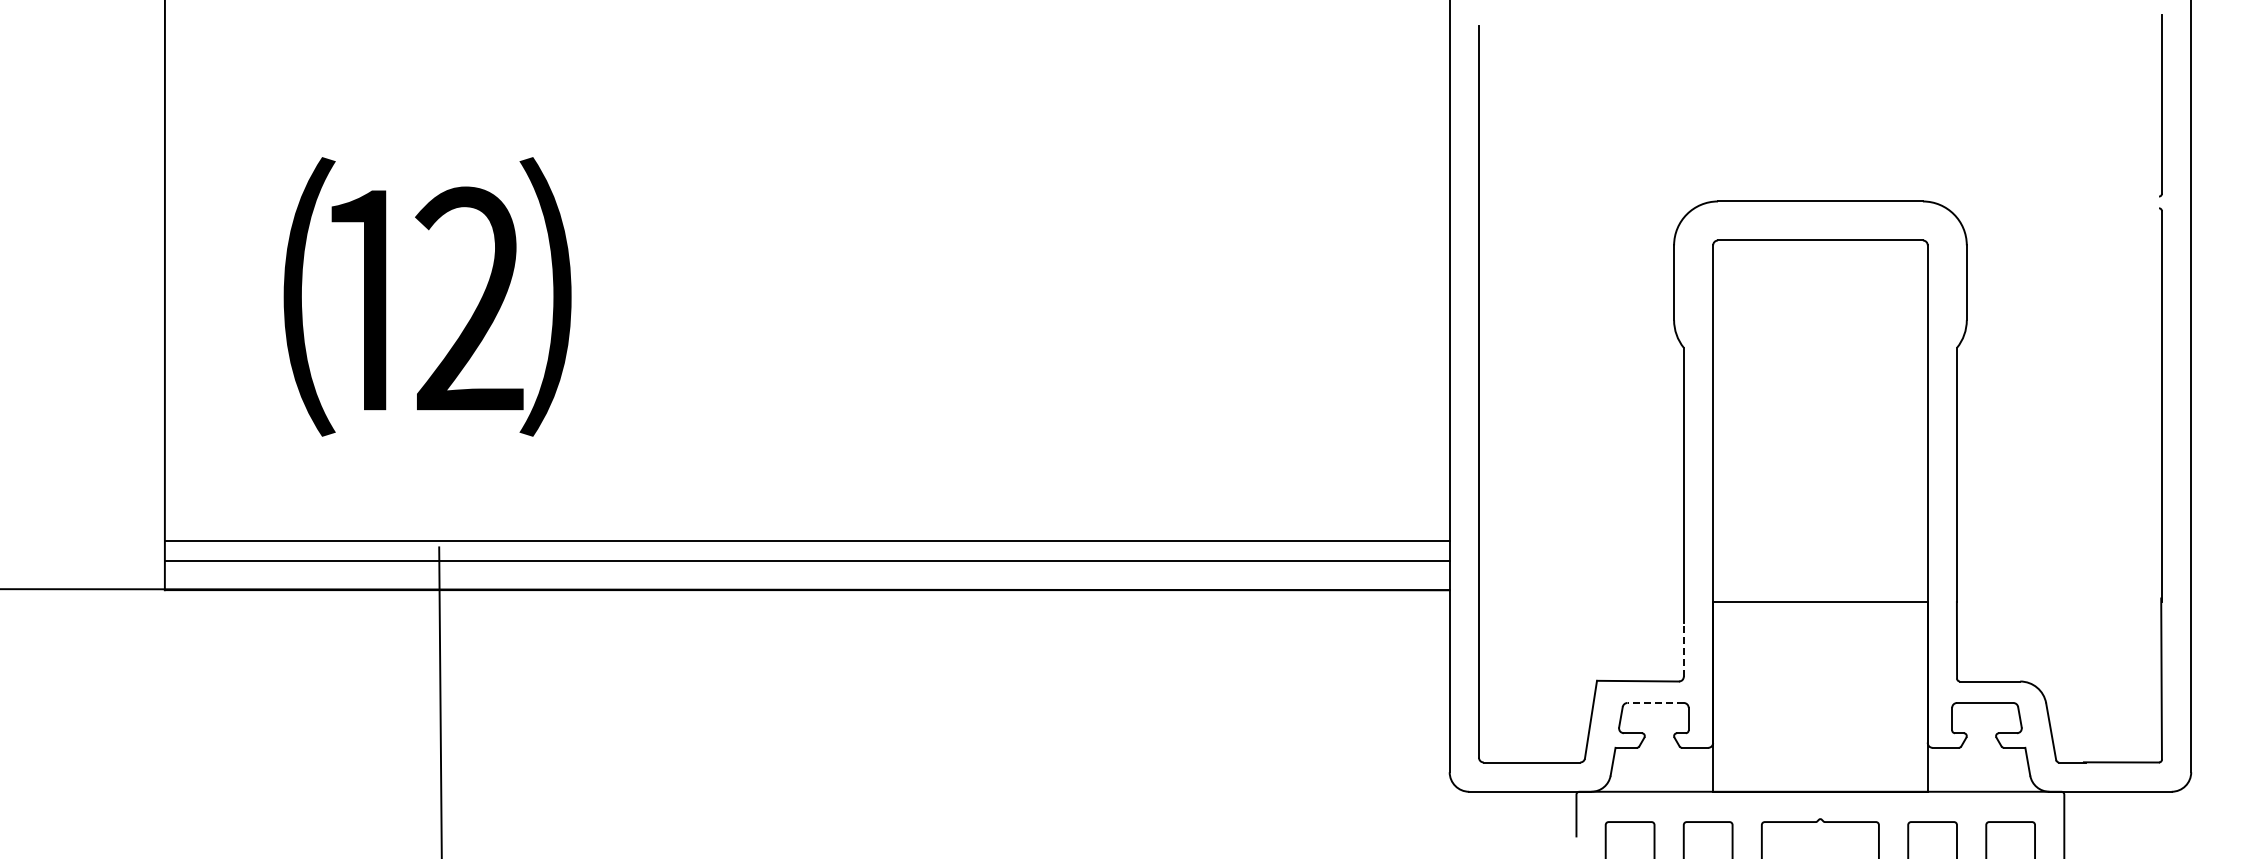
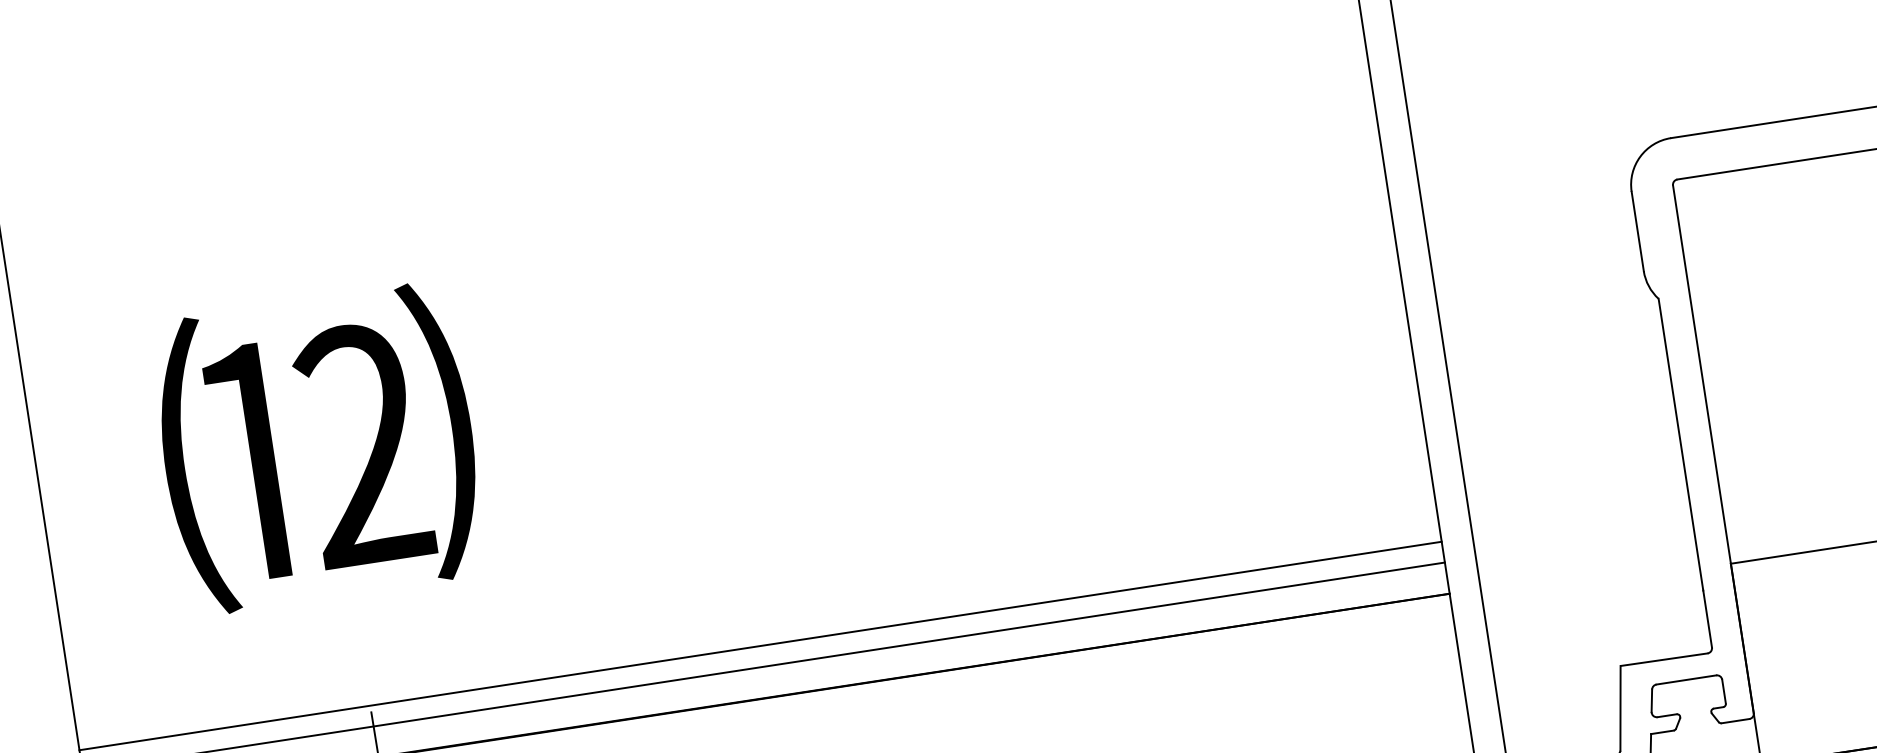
line: (1683, 649) -> (1707, 618), dashed -> solid
line: (1655, 702) -> (1686, 679), dashed -> solid

